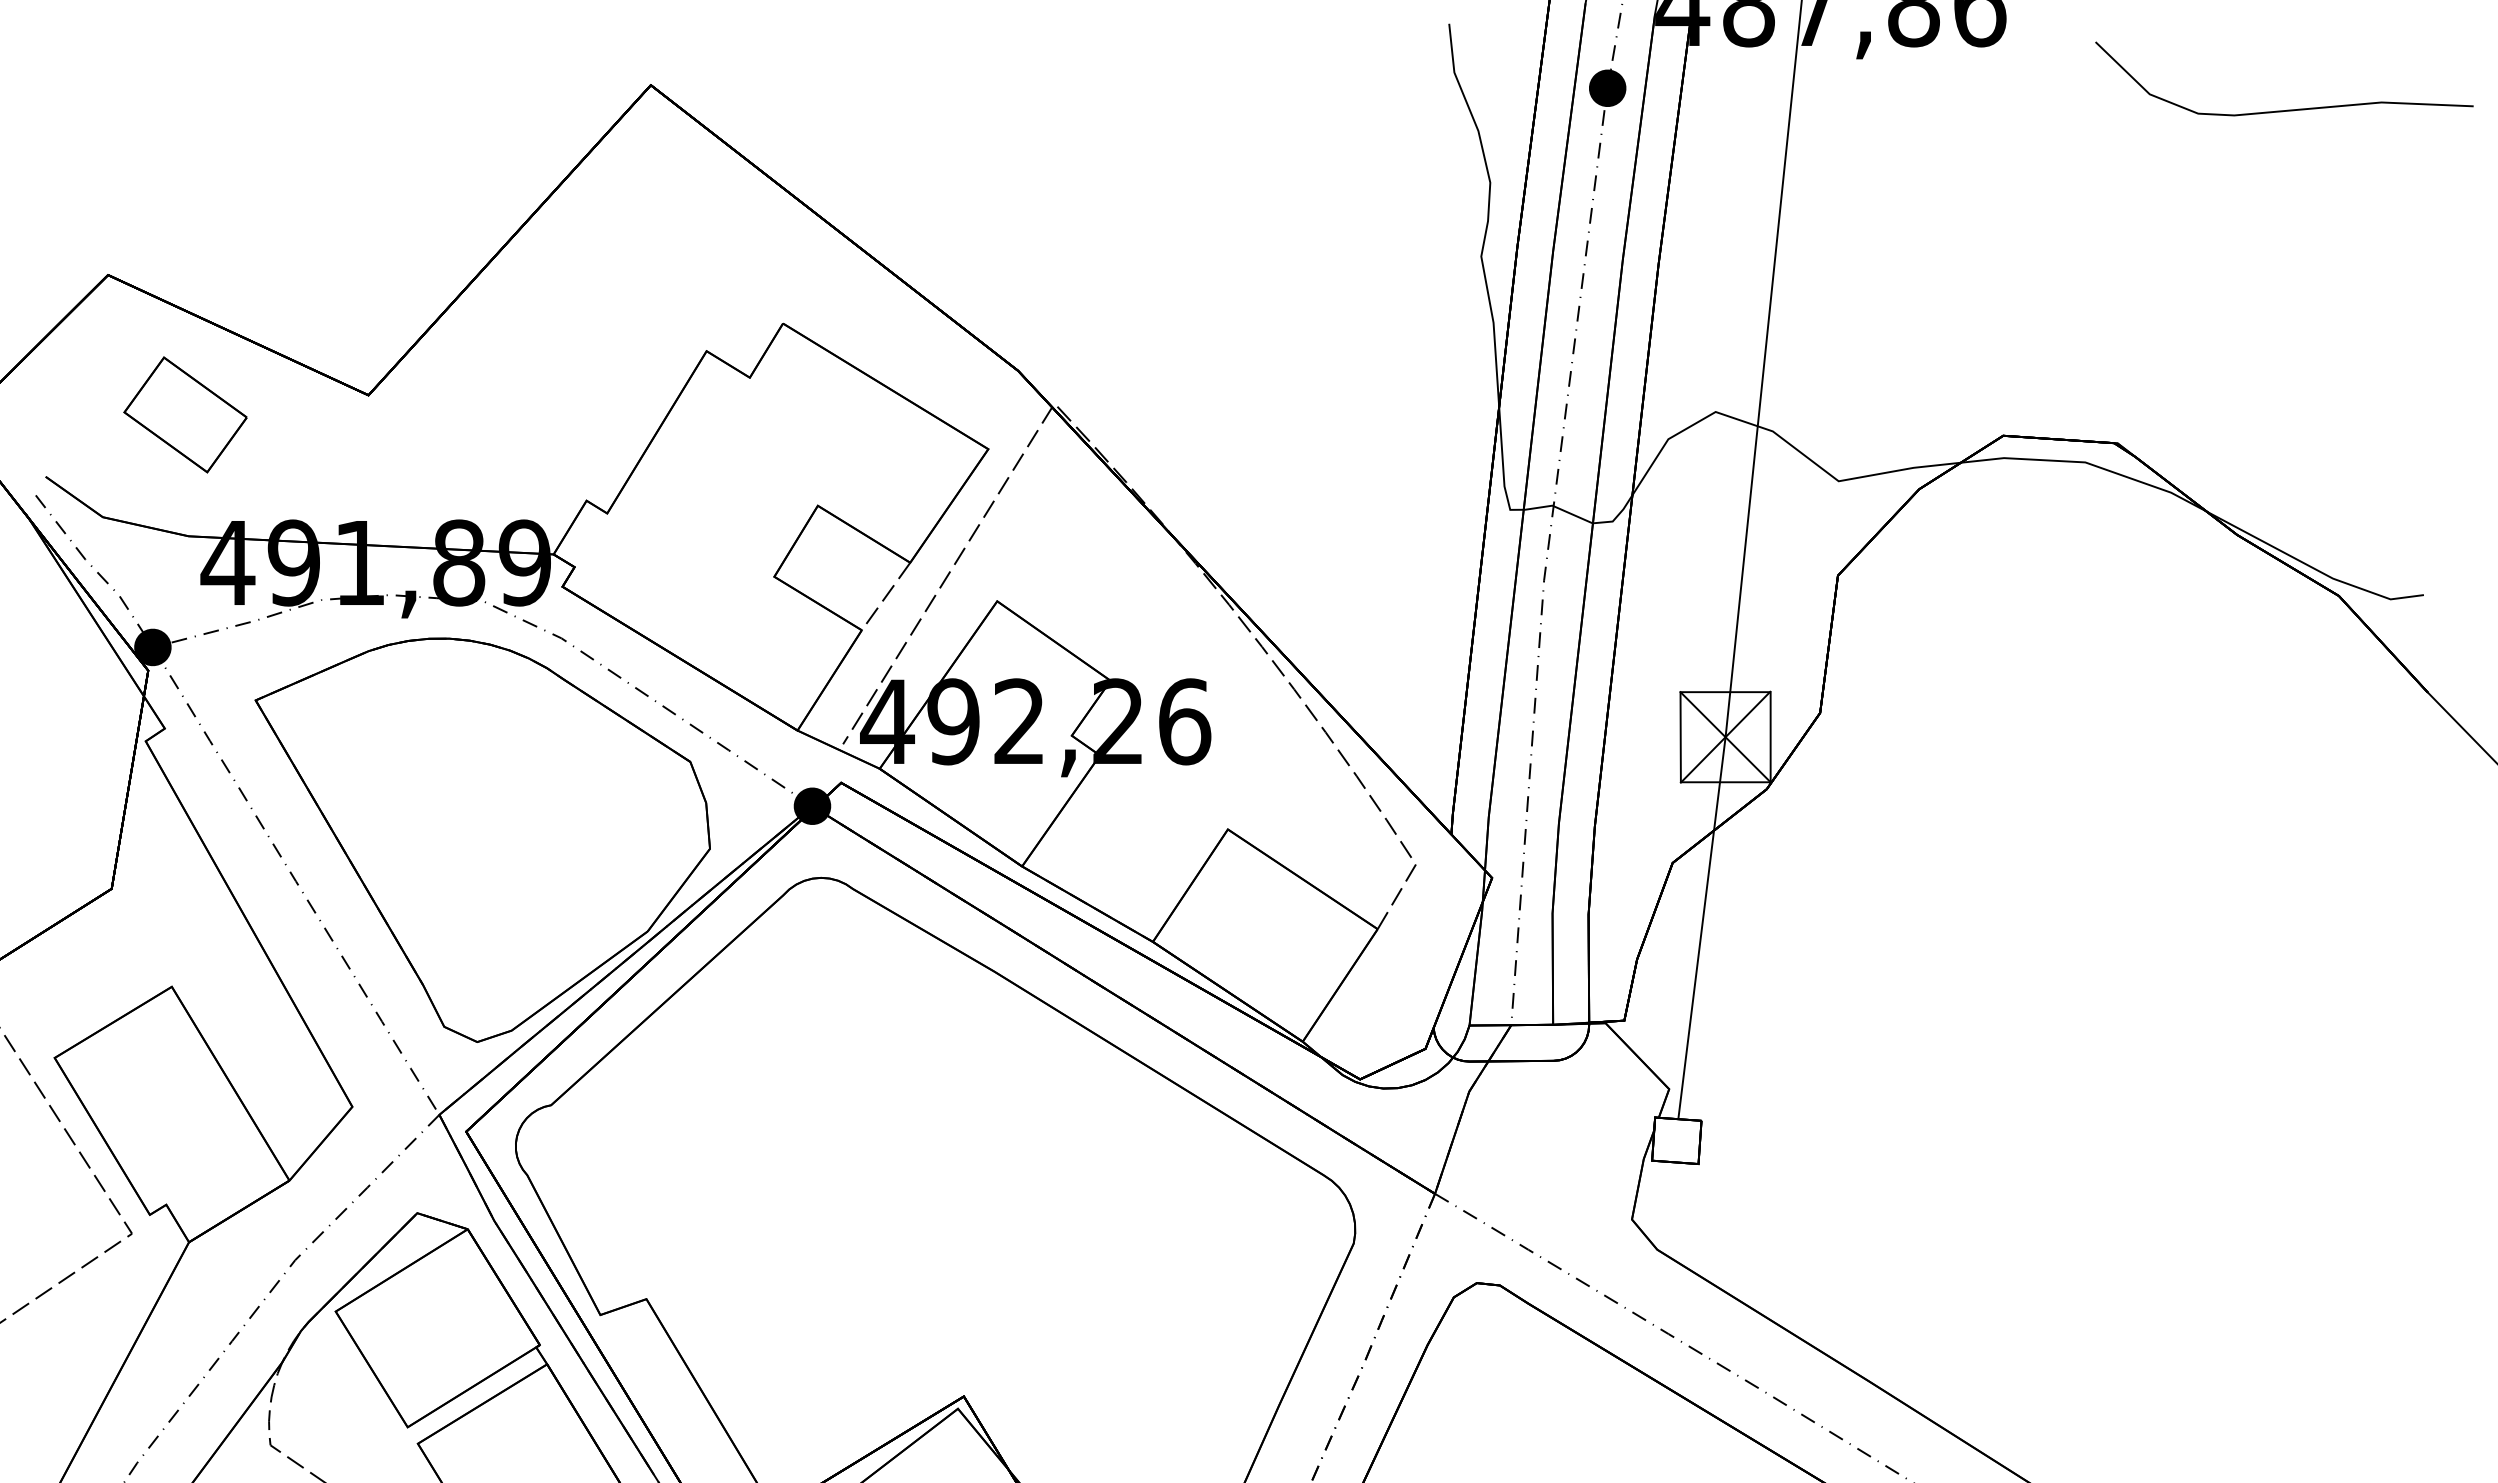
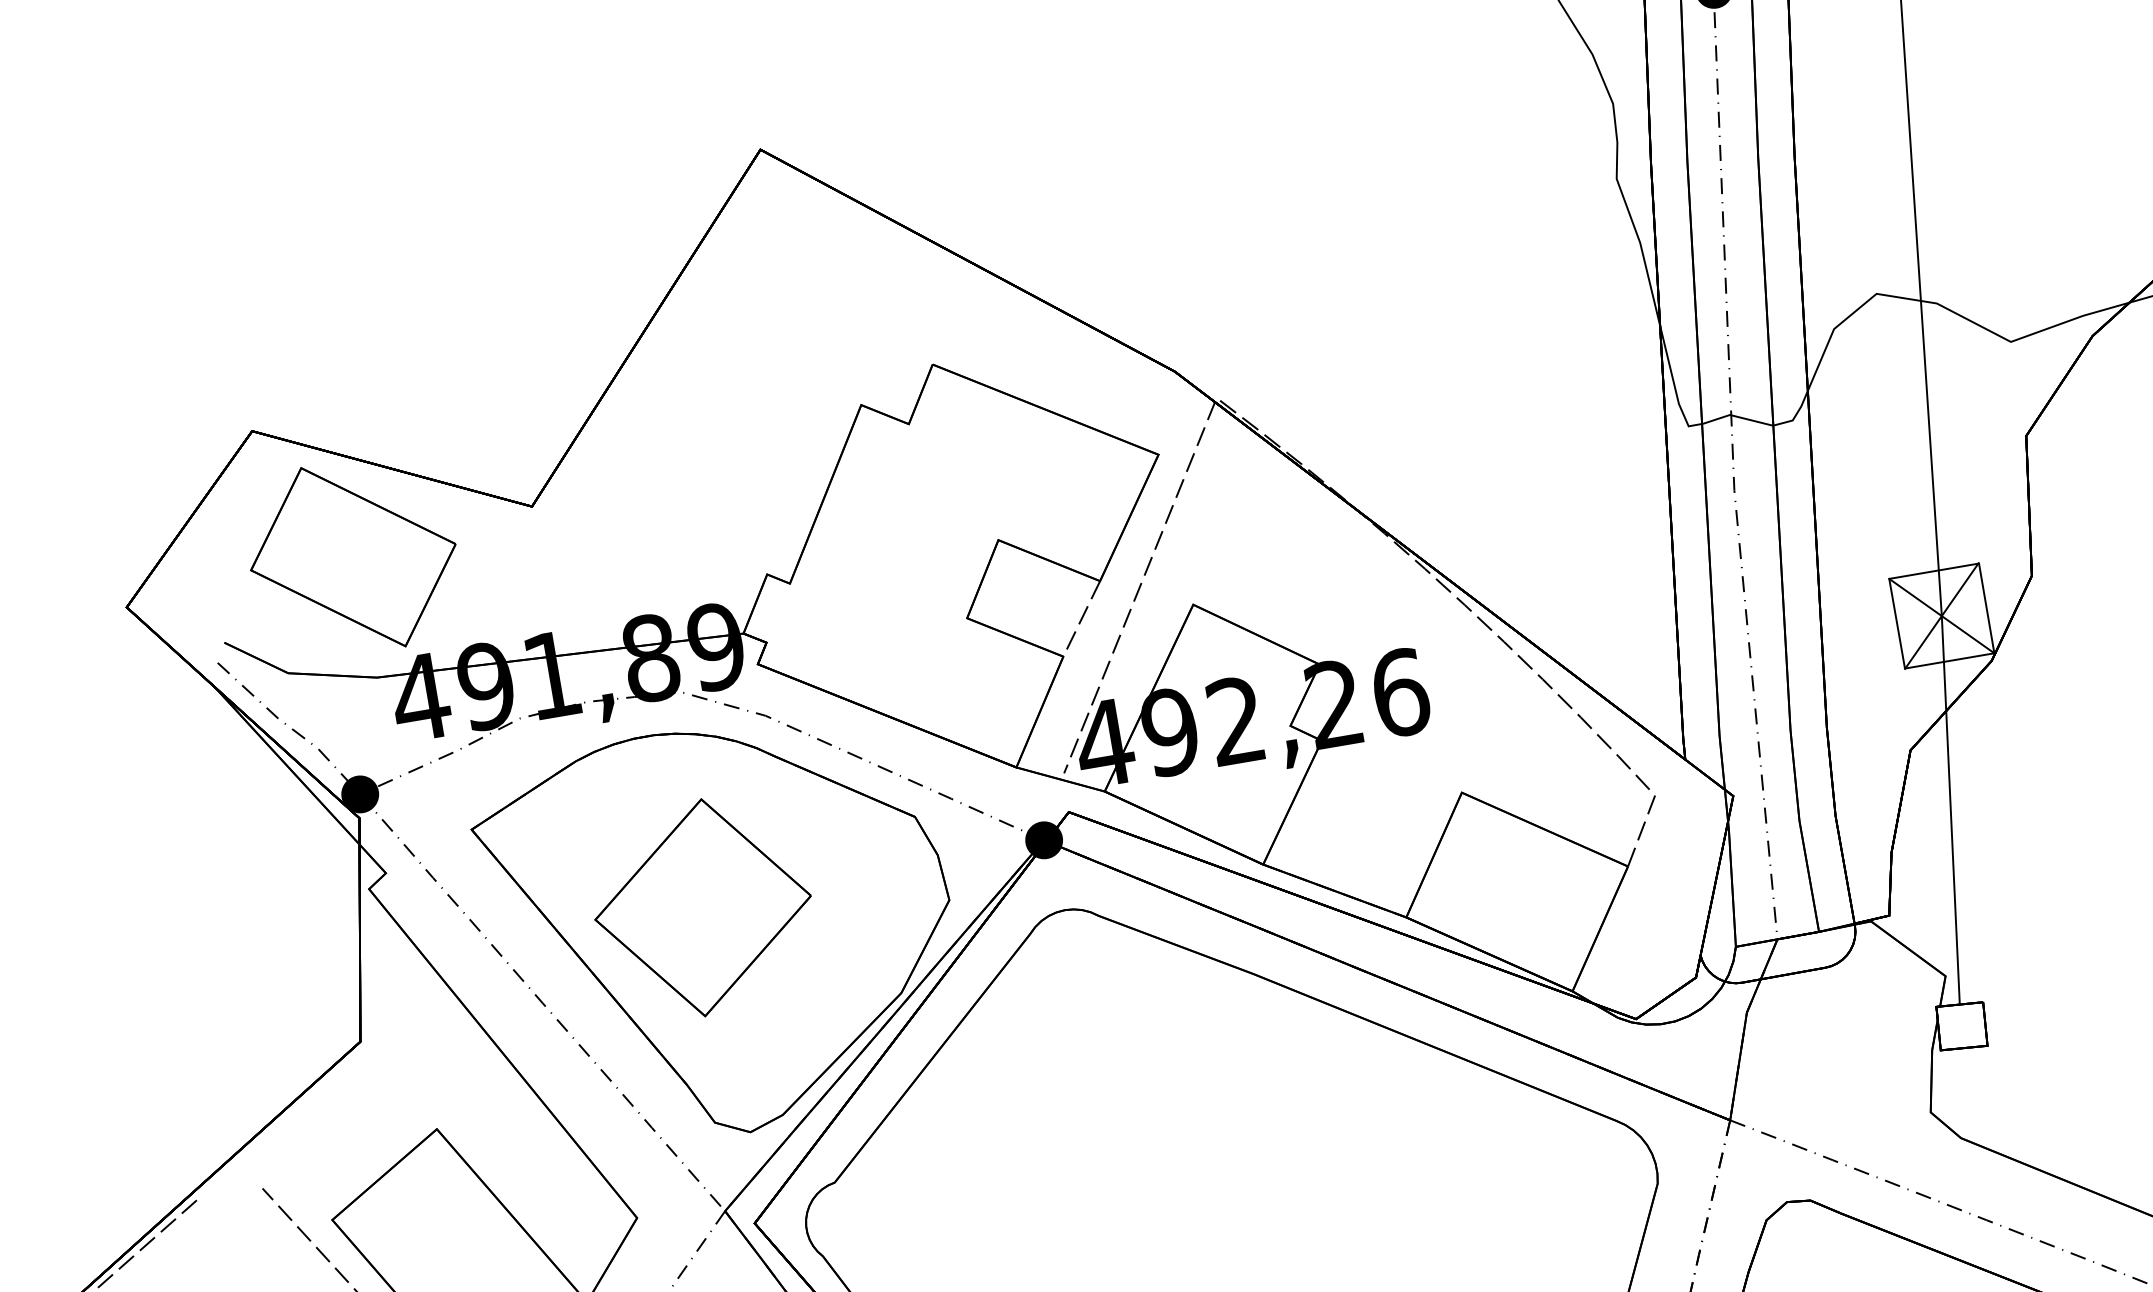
part: (185, 414) -> (353, 556), size x1.67
part: (468, 815) -> (703, 908), added

